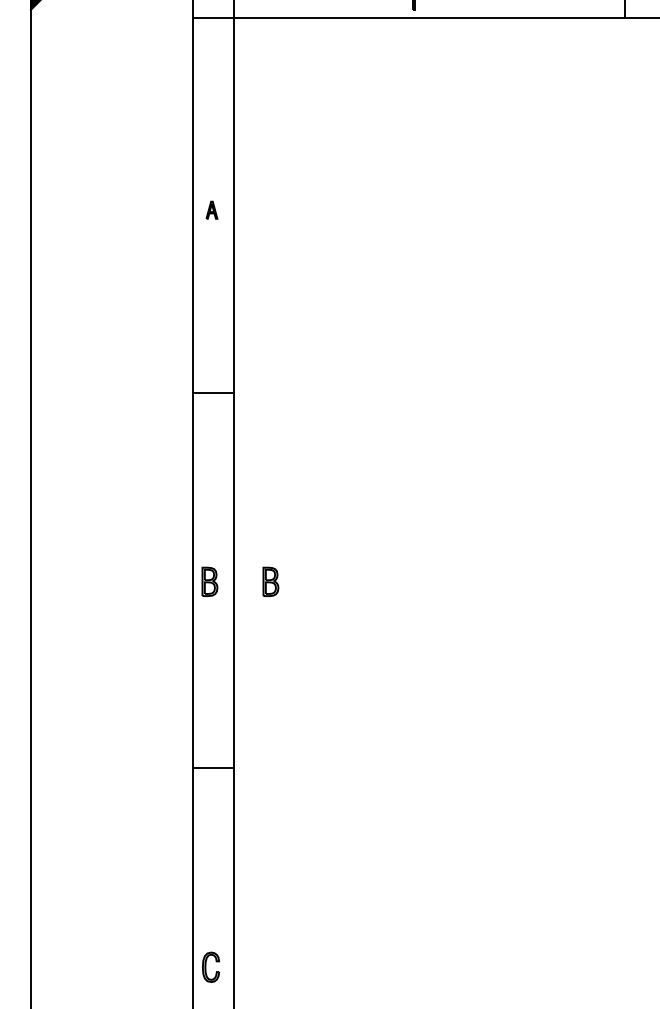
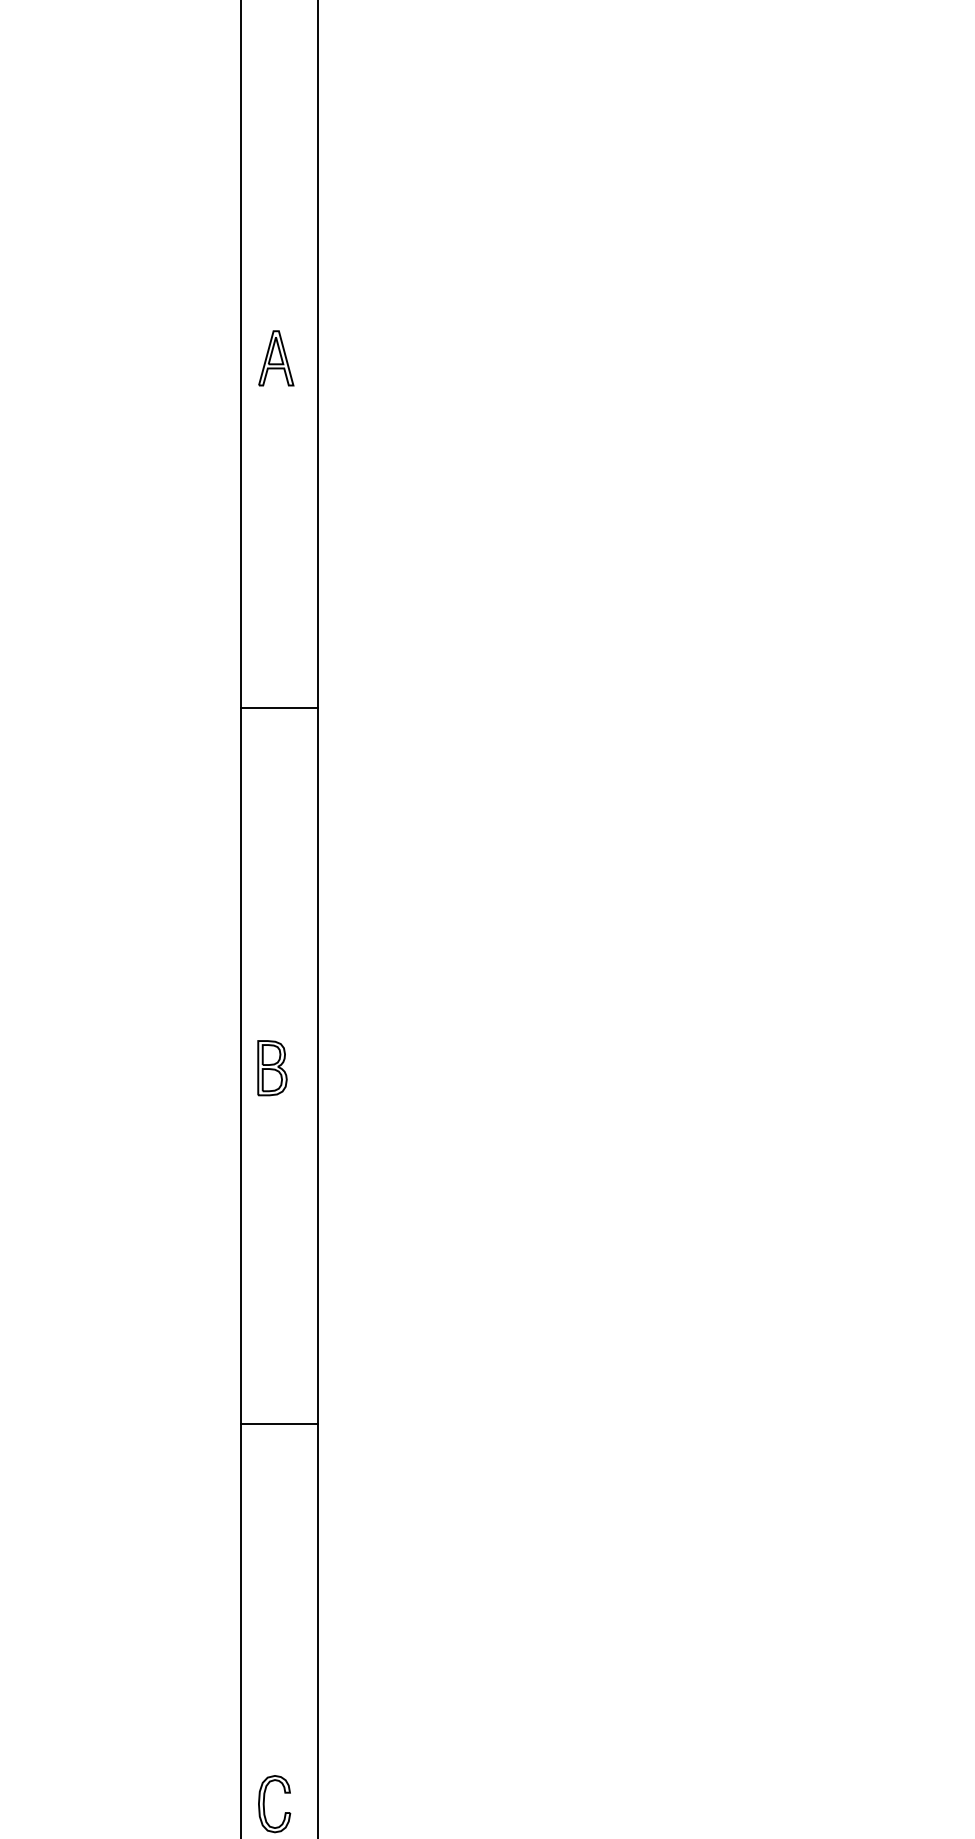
part: (211, 210) -> (275, 359), size x1.67
part: (270, 581) -> (388, 1067), removed

